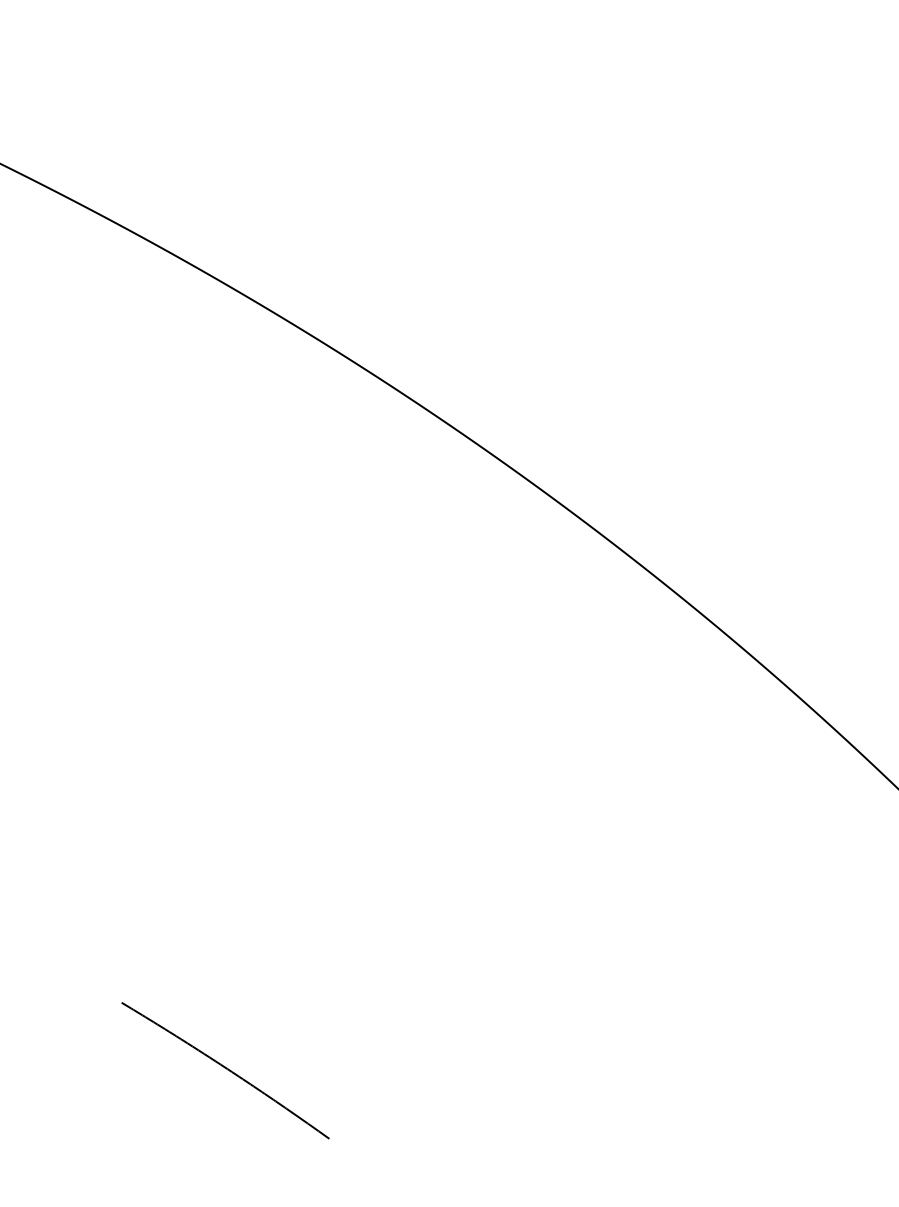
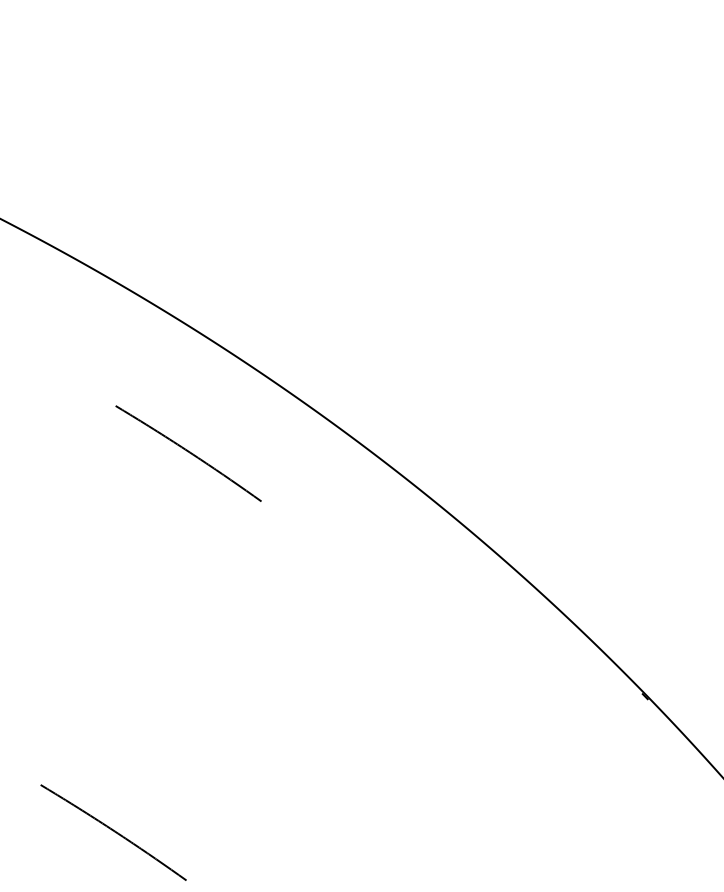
part: (332, 530) -> (188, 453), added

